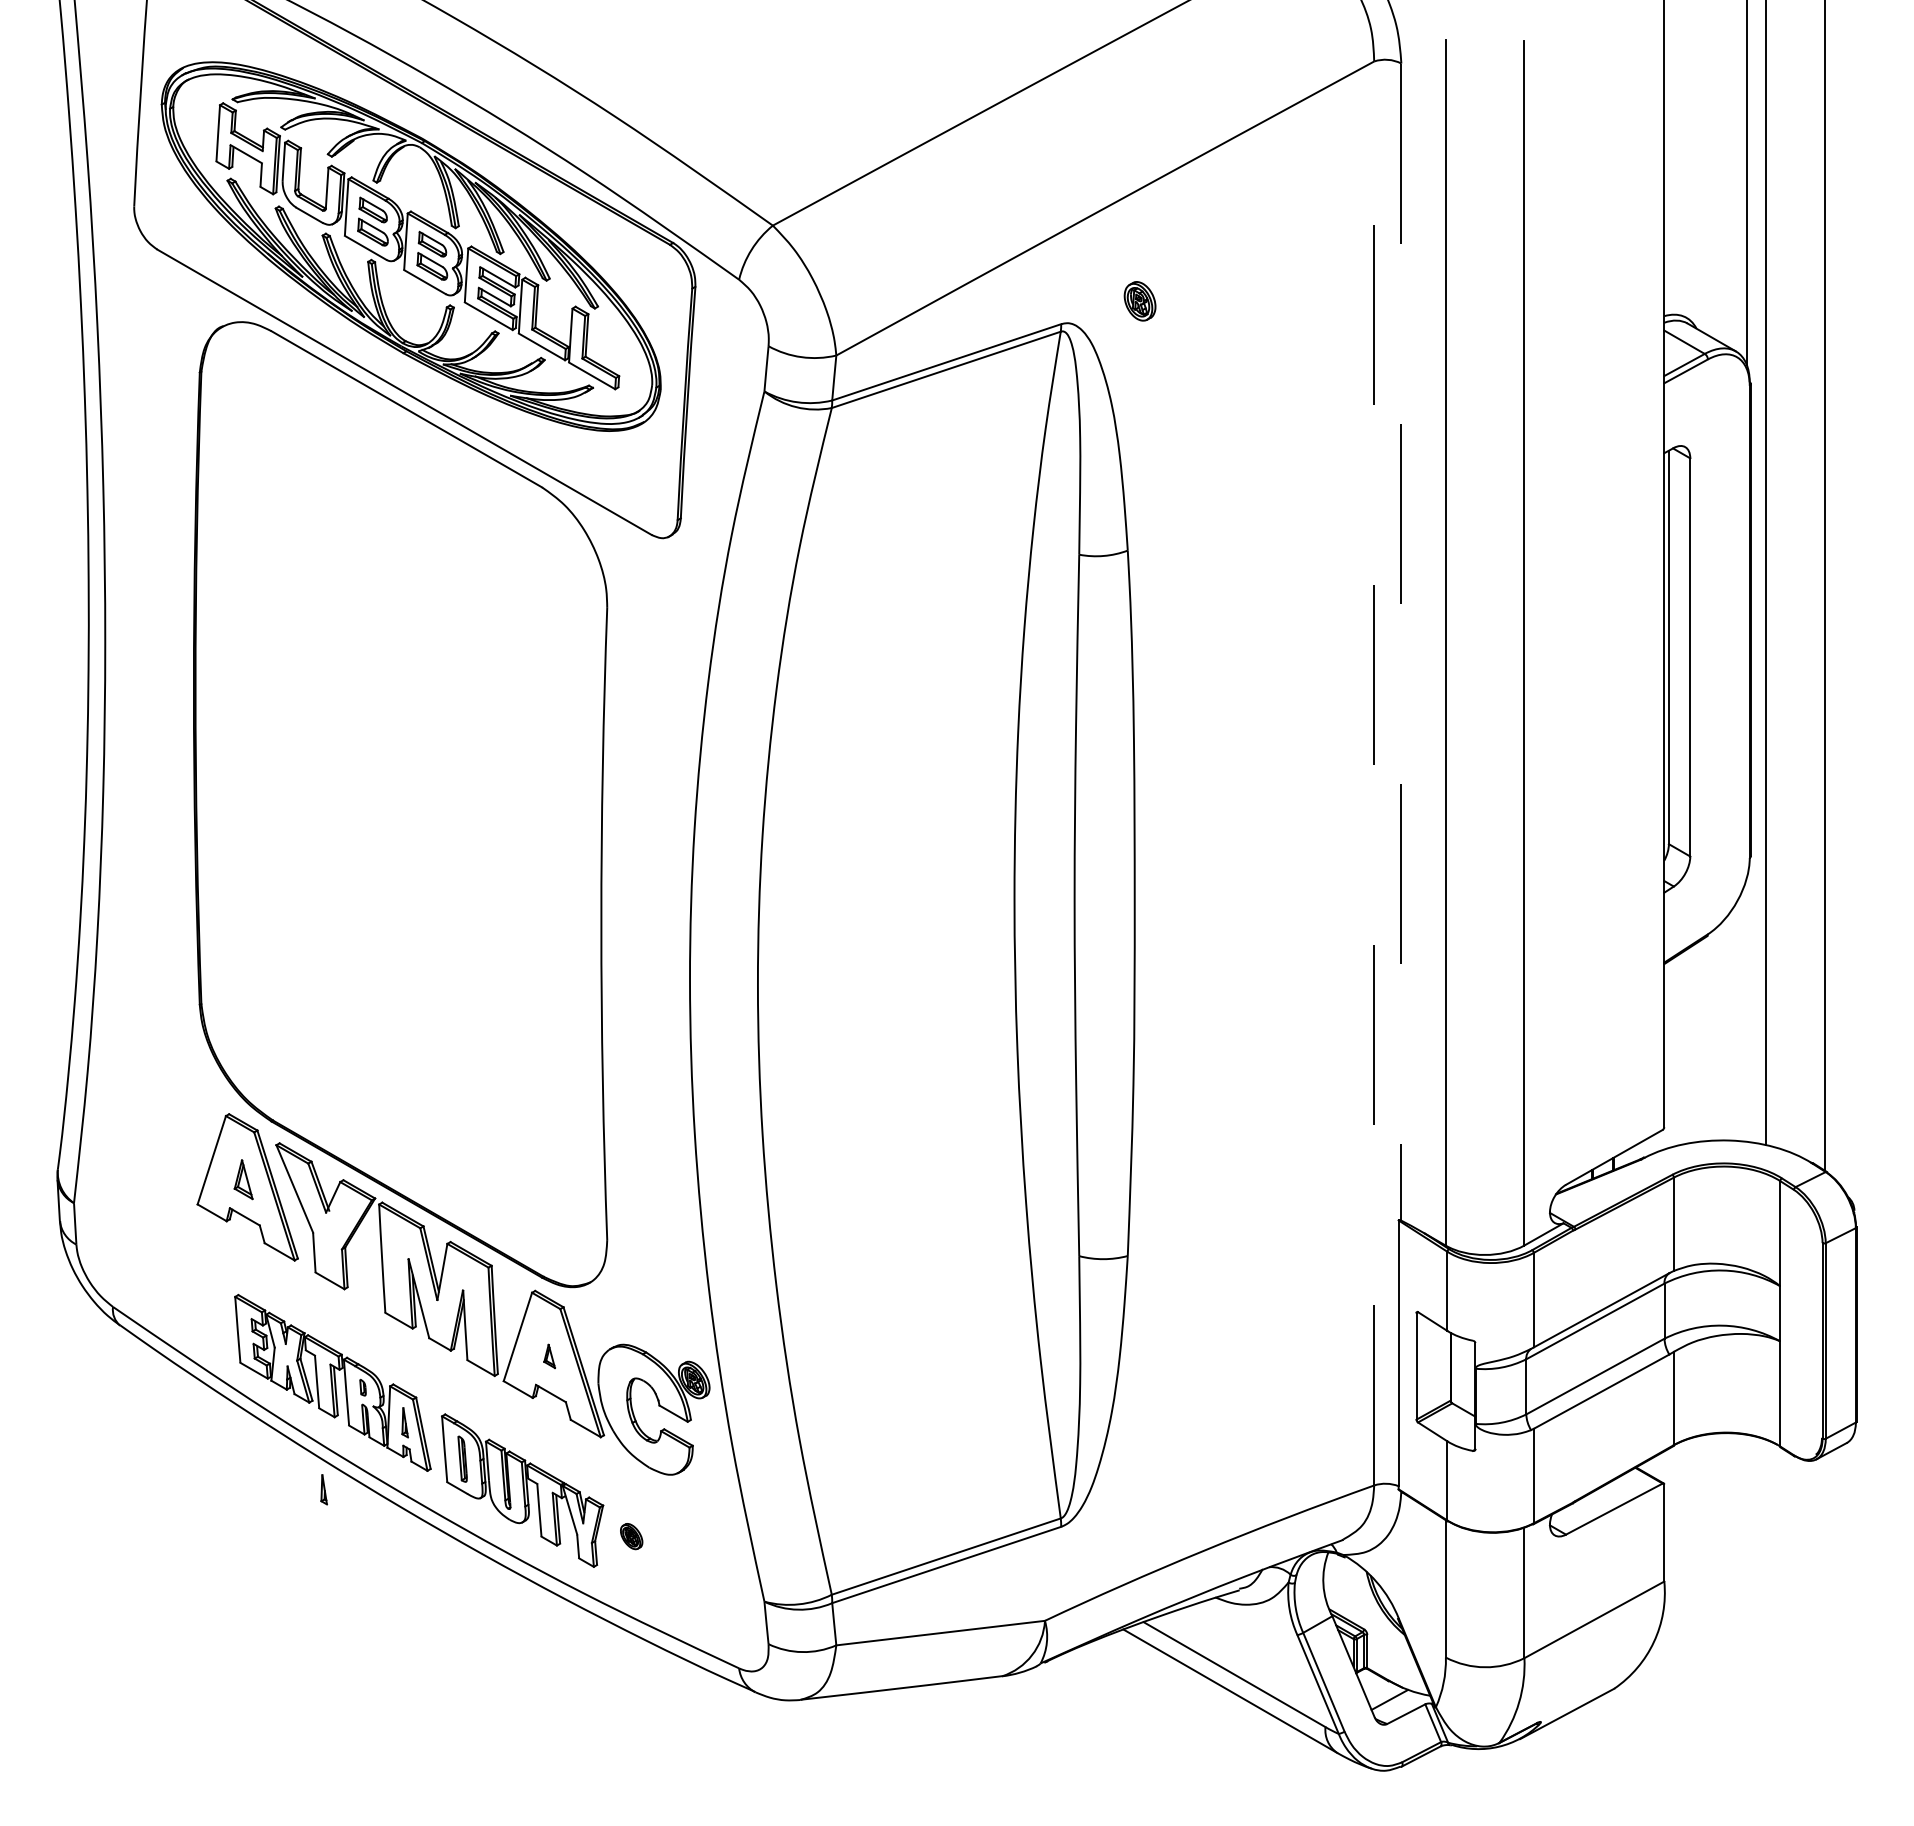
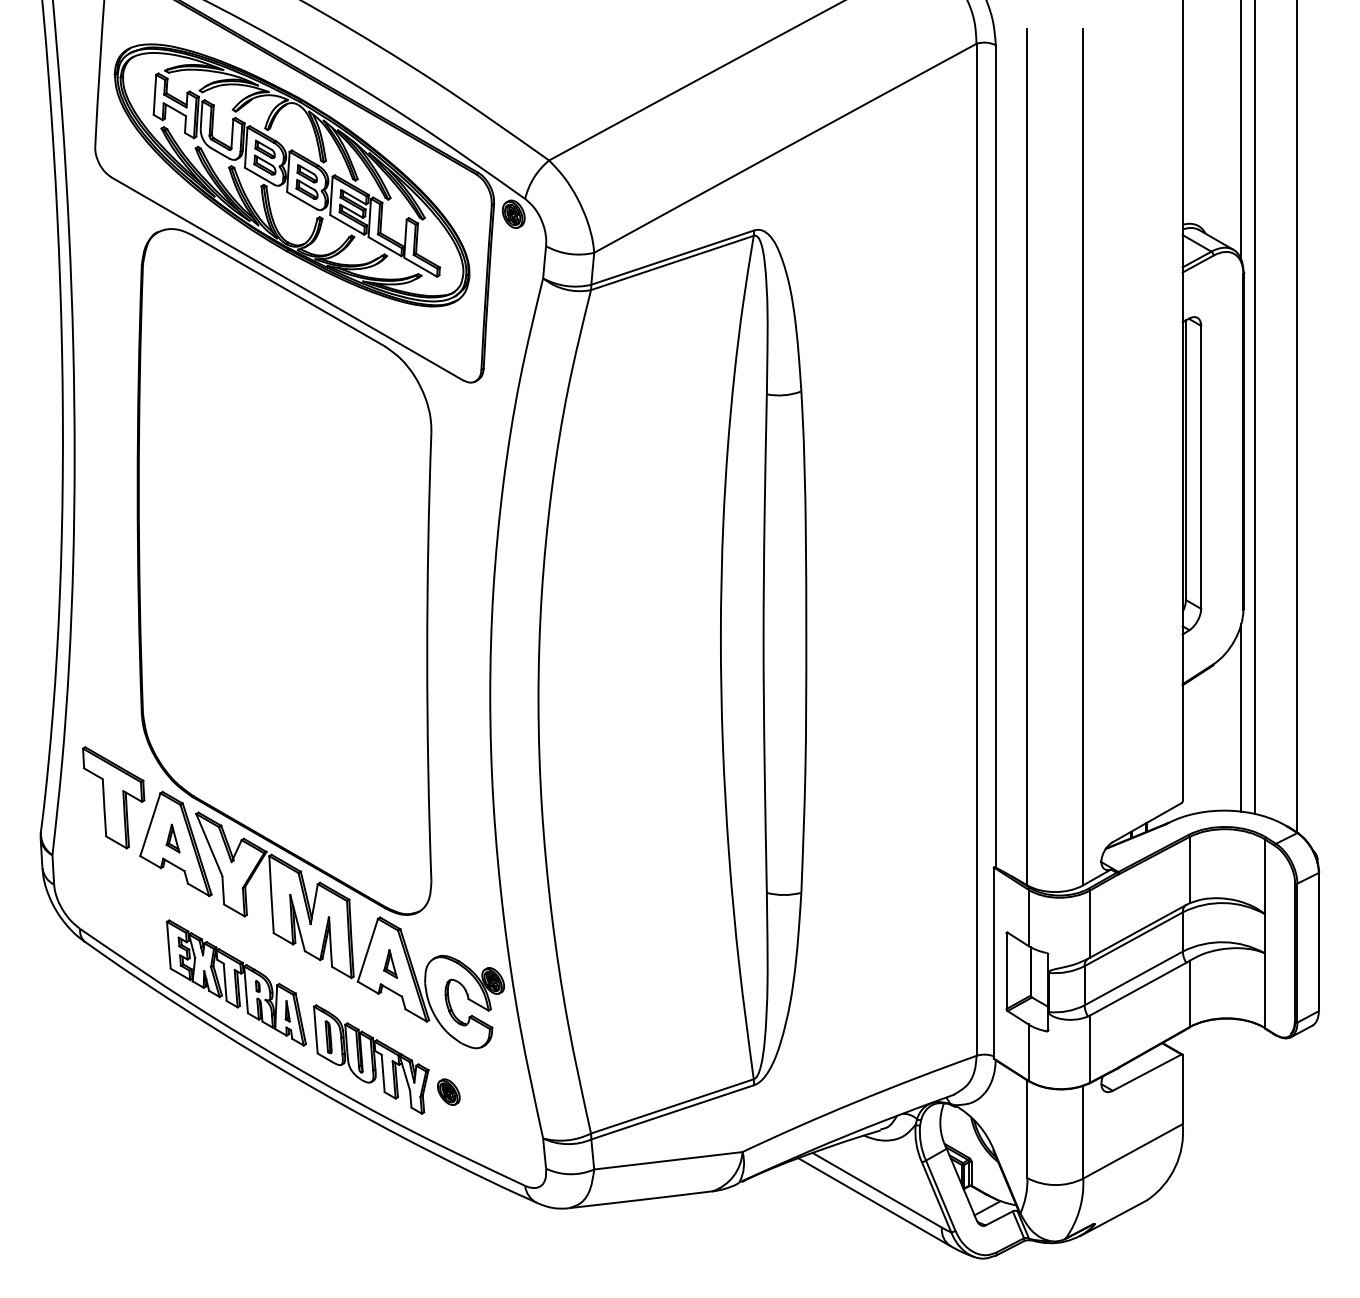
part: (1139, 301) -> (513, 214), moved
line: (1401, 642) -> (995, 456), dashed -> solid
line: (1374, 773) -> (976, 549), dashed -> solid
line: (1746, 1009) -> (1241, 717), added
part: (160, 1122) -> (113, 797), added
part: (549, 1356) -> (390, 964), size x1.67
part: (323, 1489) -> (229, 1058), removed
part: (631, 1536) -> (448, 1092), size x1.43

